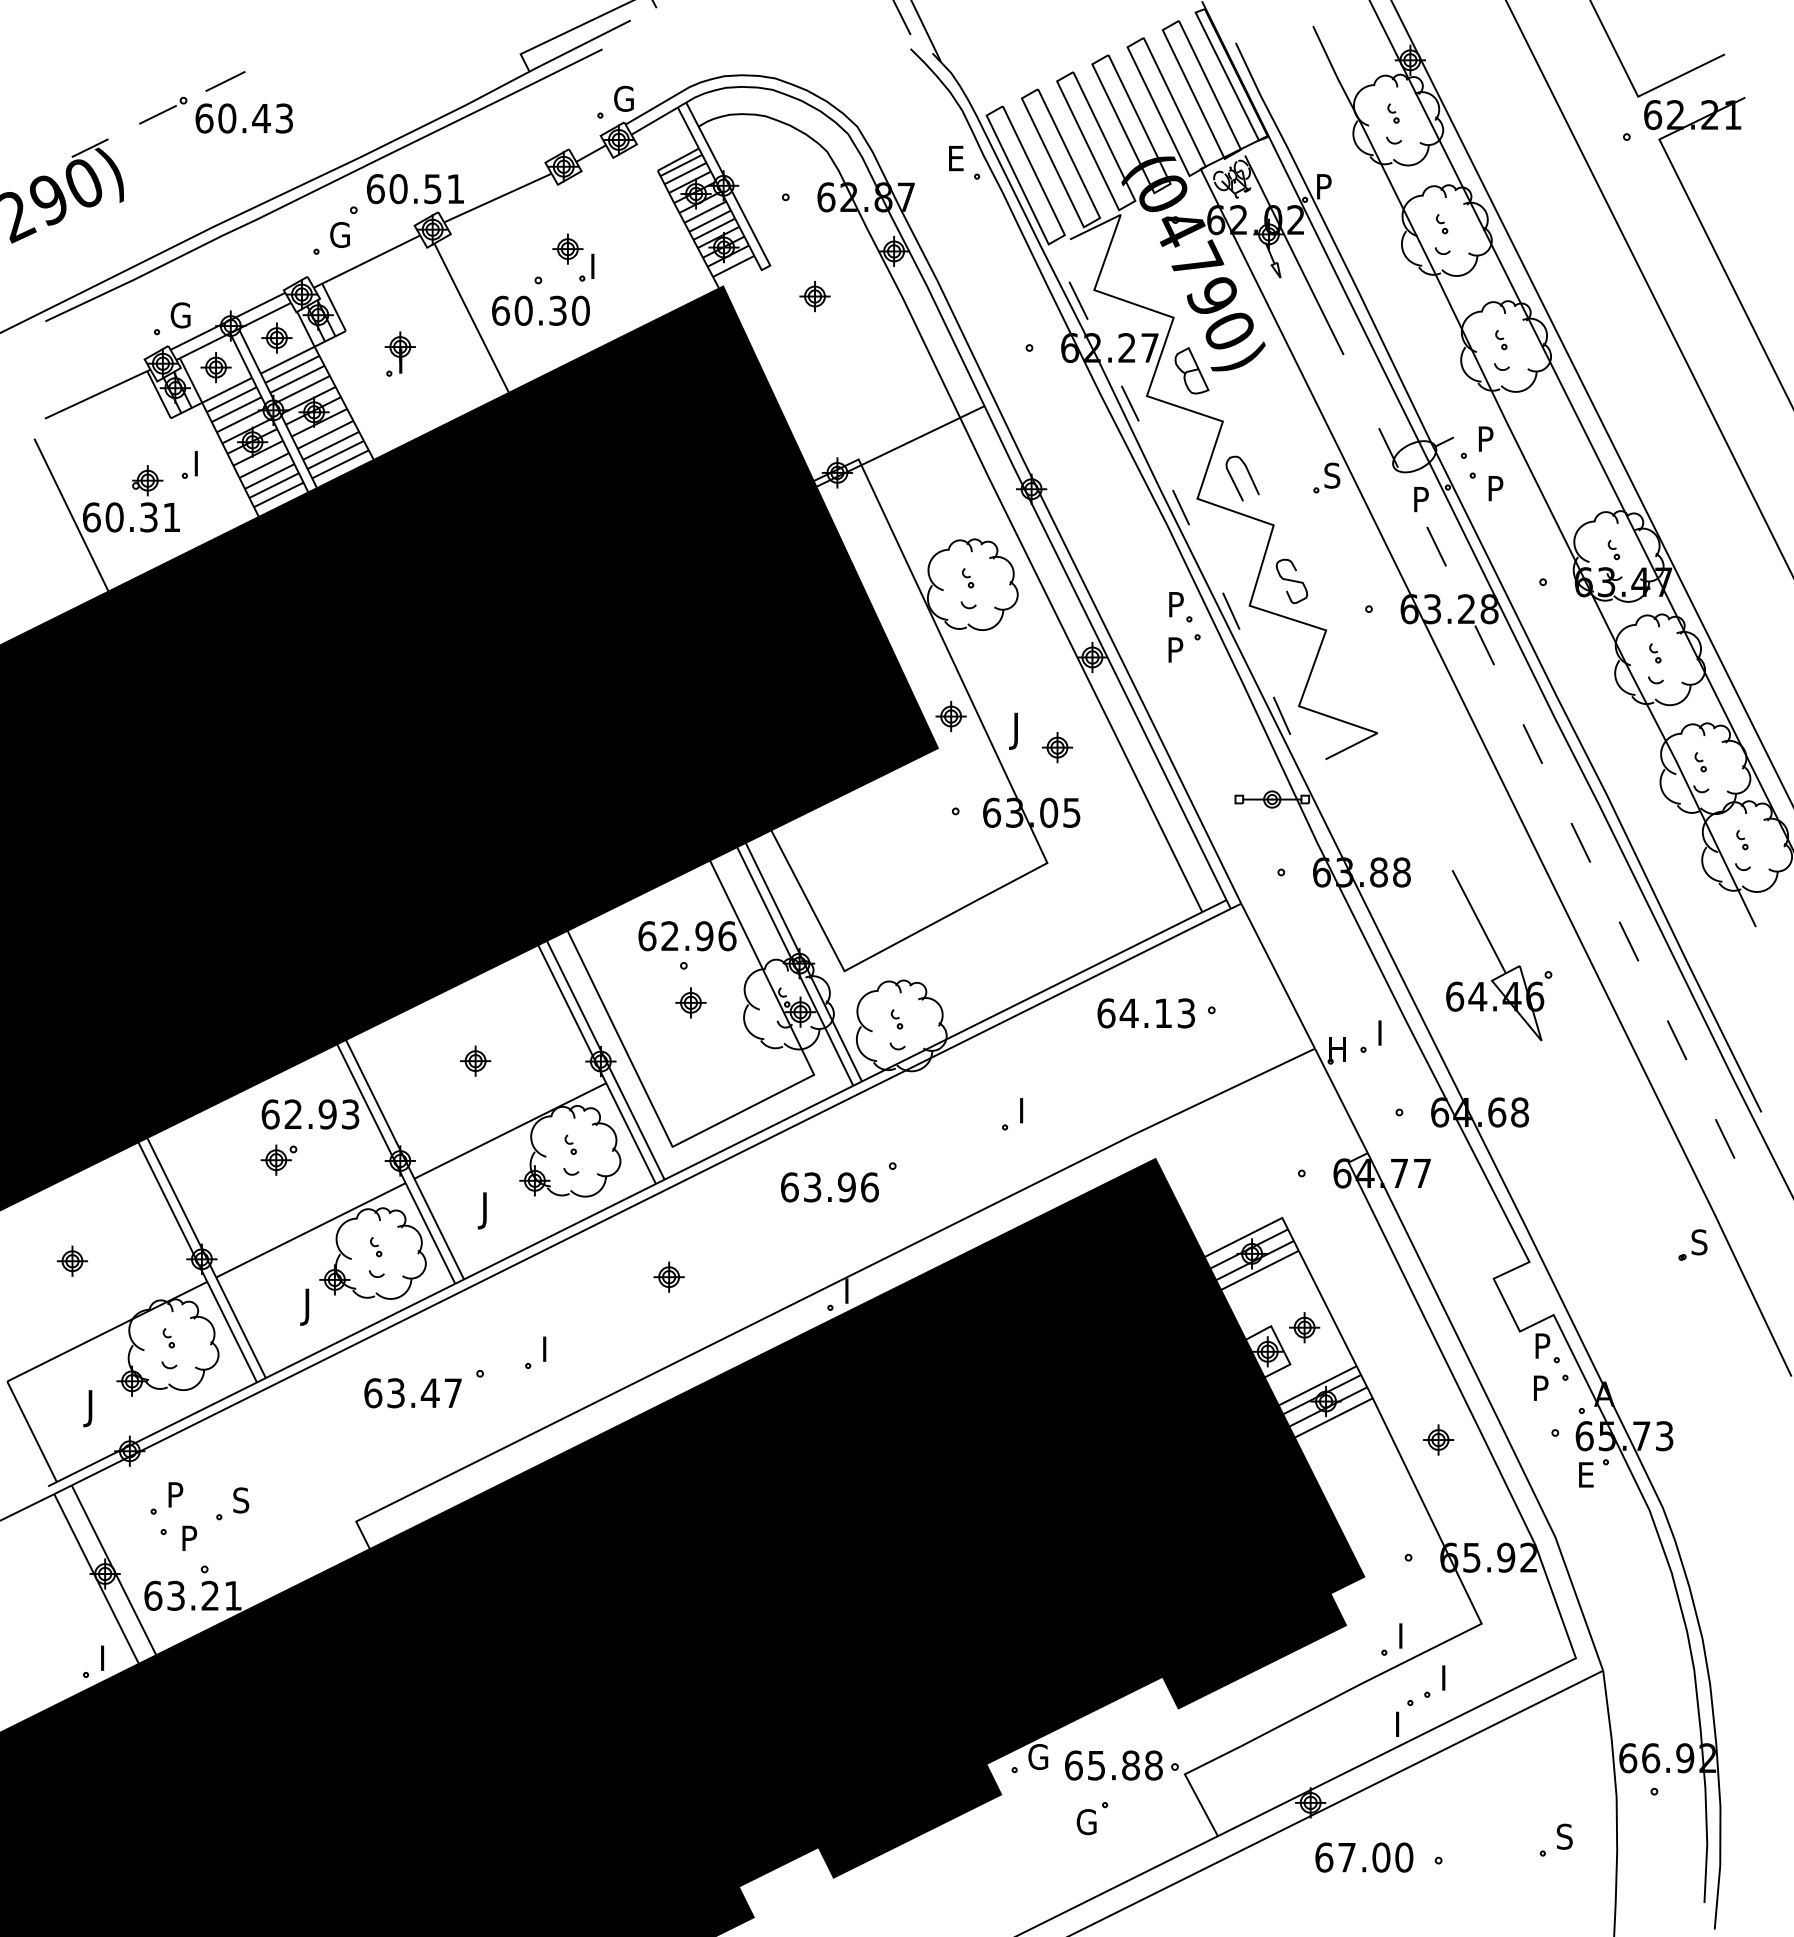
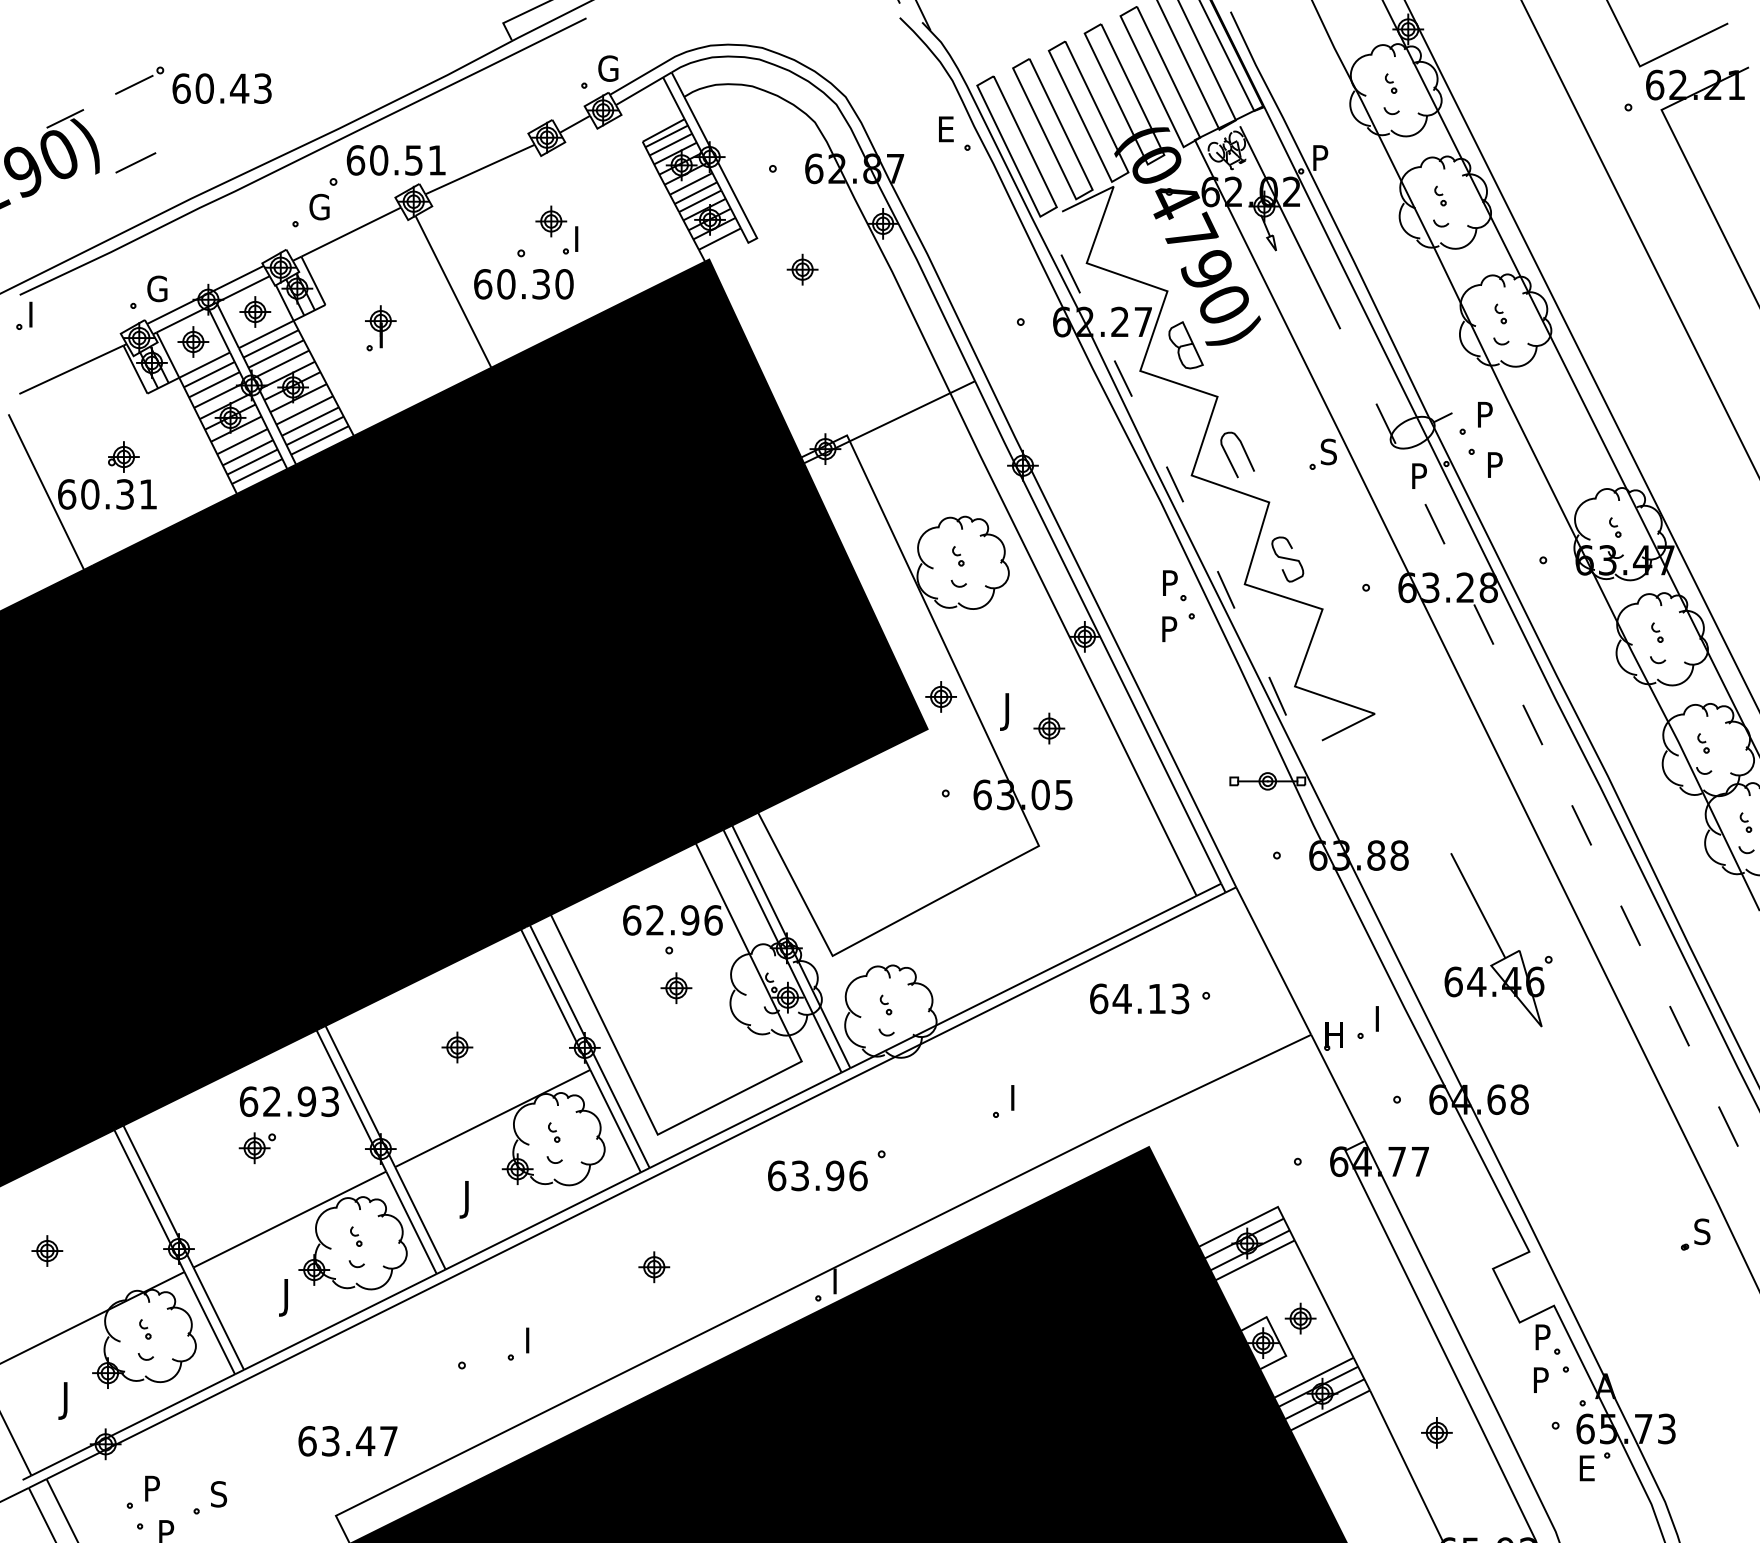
line: (225, 81) -> (135, 162), moved
part: (189, 464) -> (23, 315), moved
text: (412, 1393) -> (347, 1441), moved

